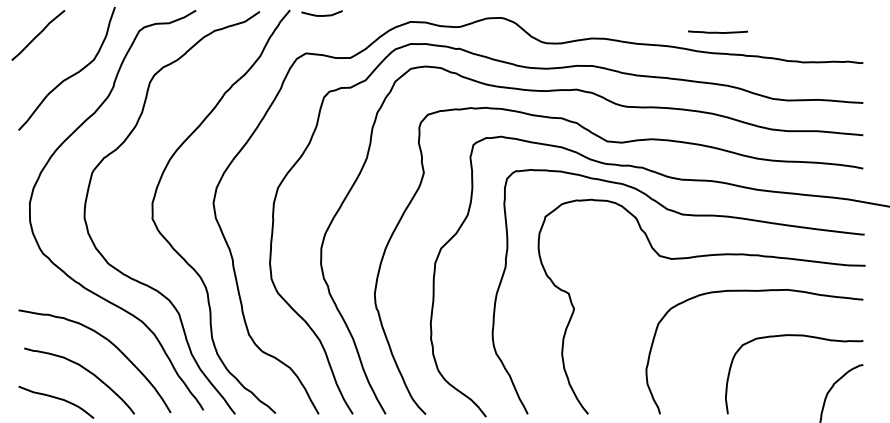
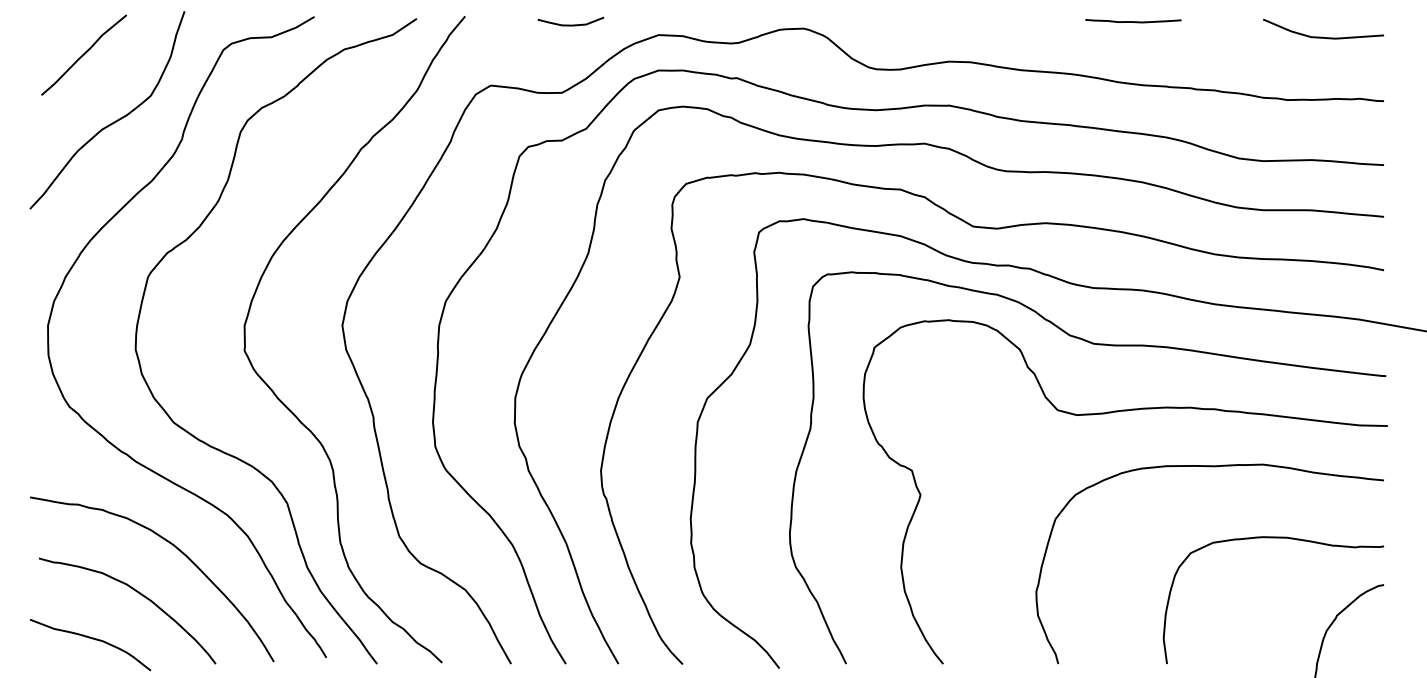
curve: (321, 15) -> (570, 24), moved
curve: (825, 22) -> (1323, 36), added
line: (717, 31) -> (1132, 20), moved
curve: (38, 35) -> (84, 55), moved

